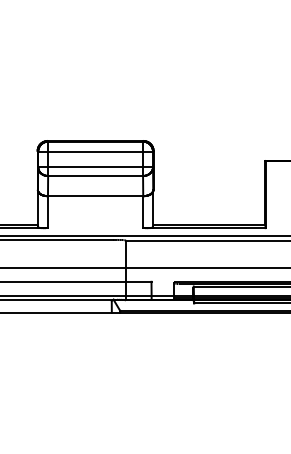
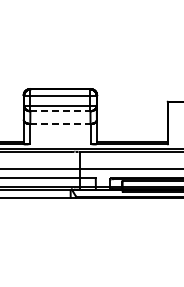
line: (95, 176) -> (60, 111), solid -> dashed
line: (95, 195) -> (60, 123), solid -> dashed

